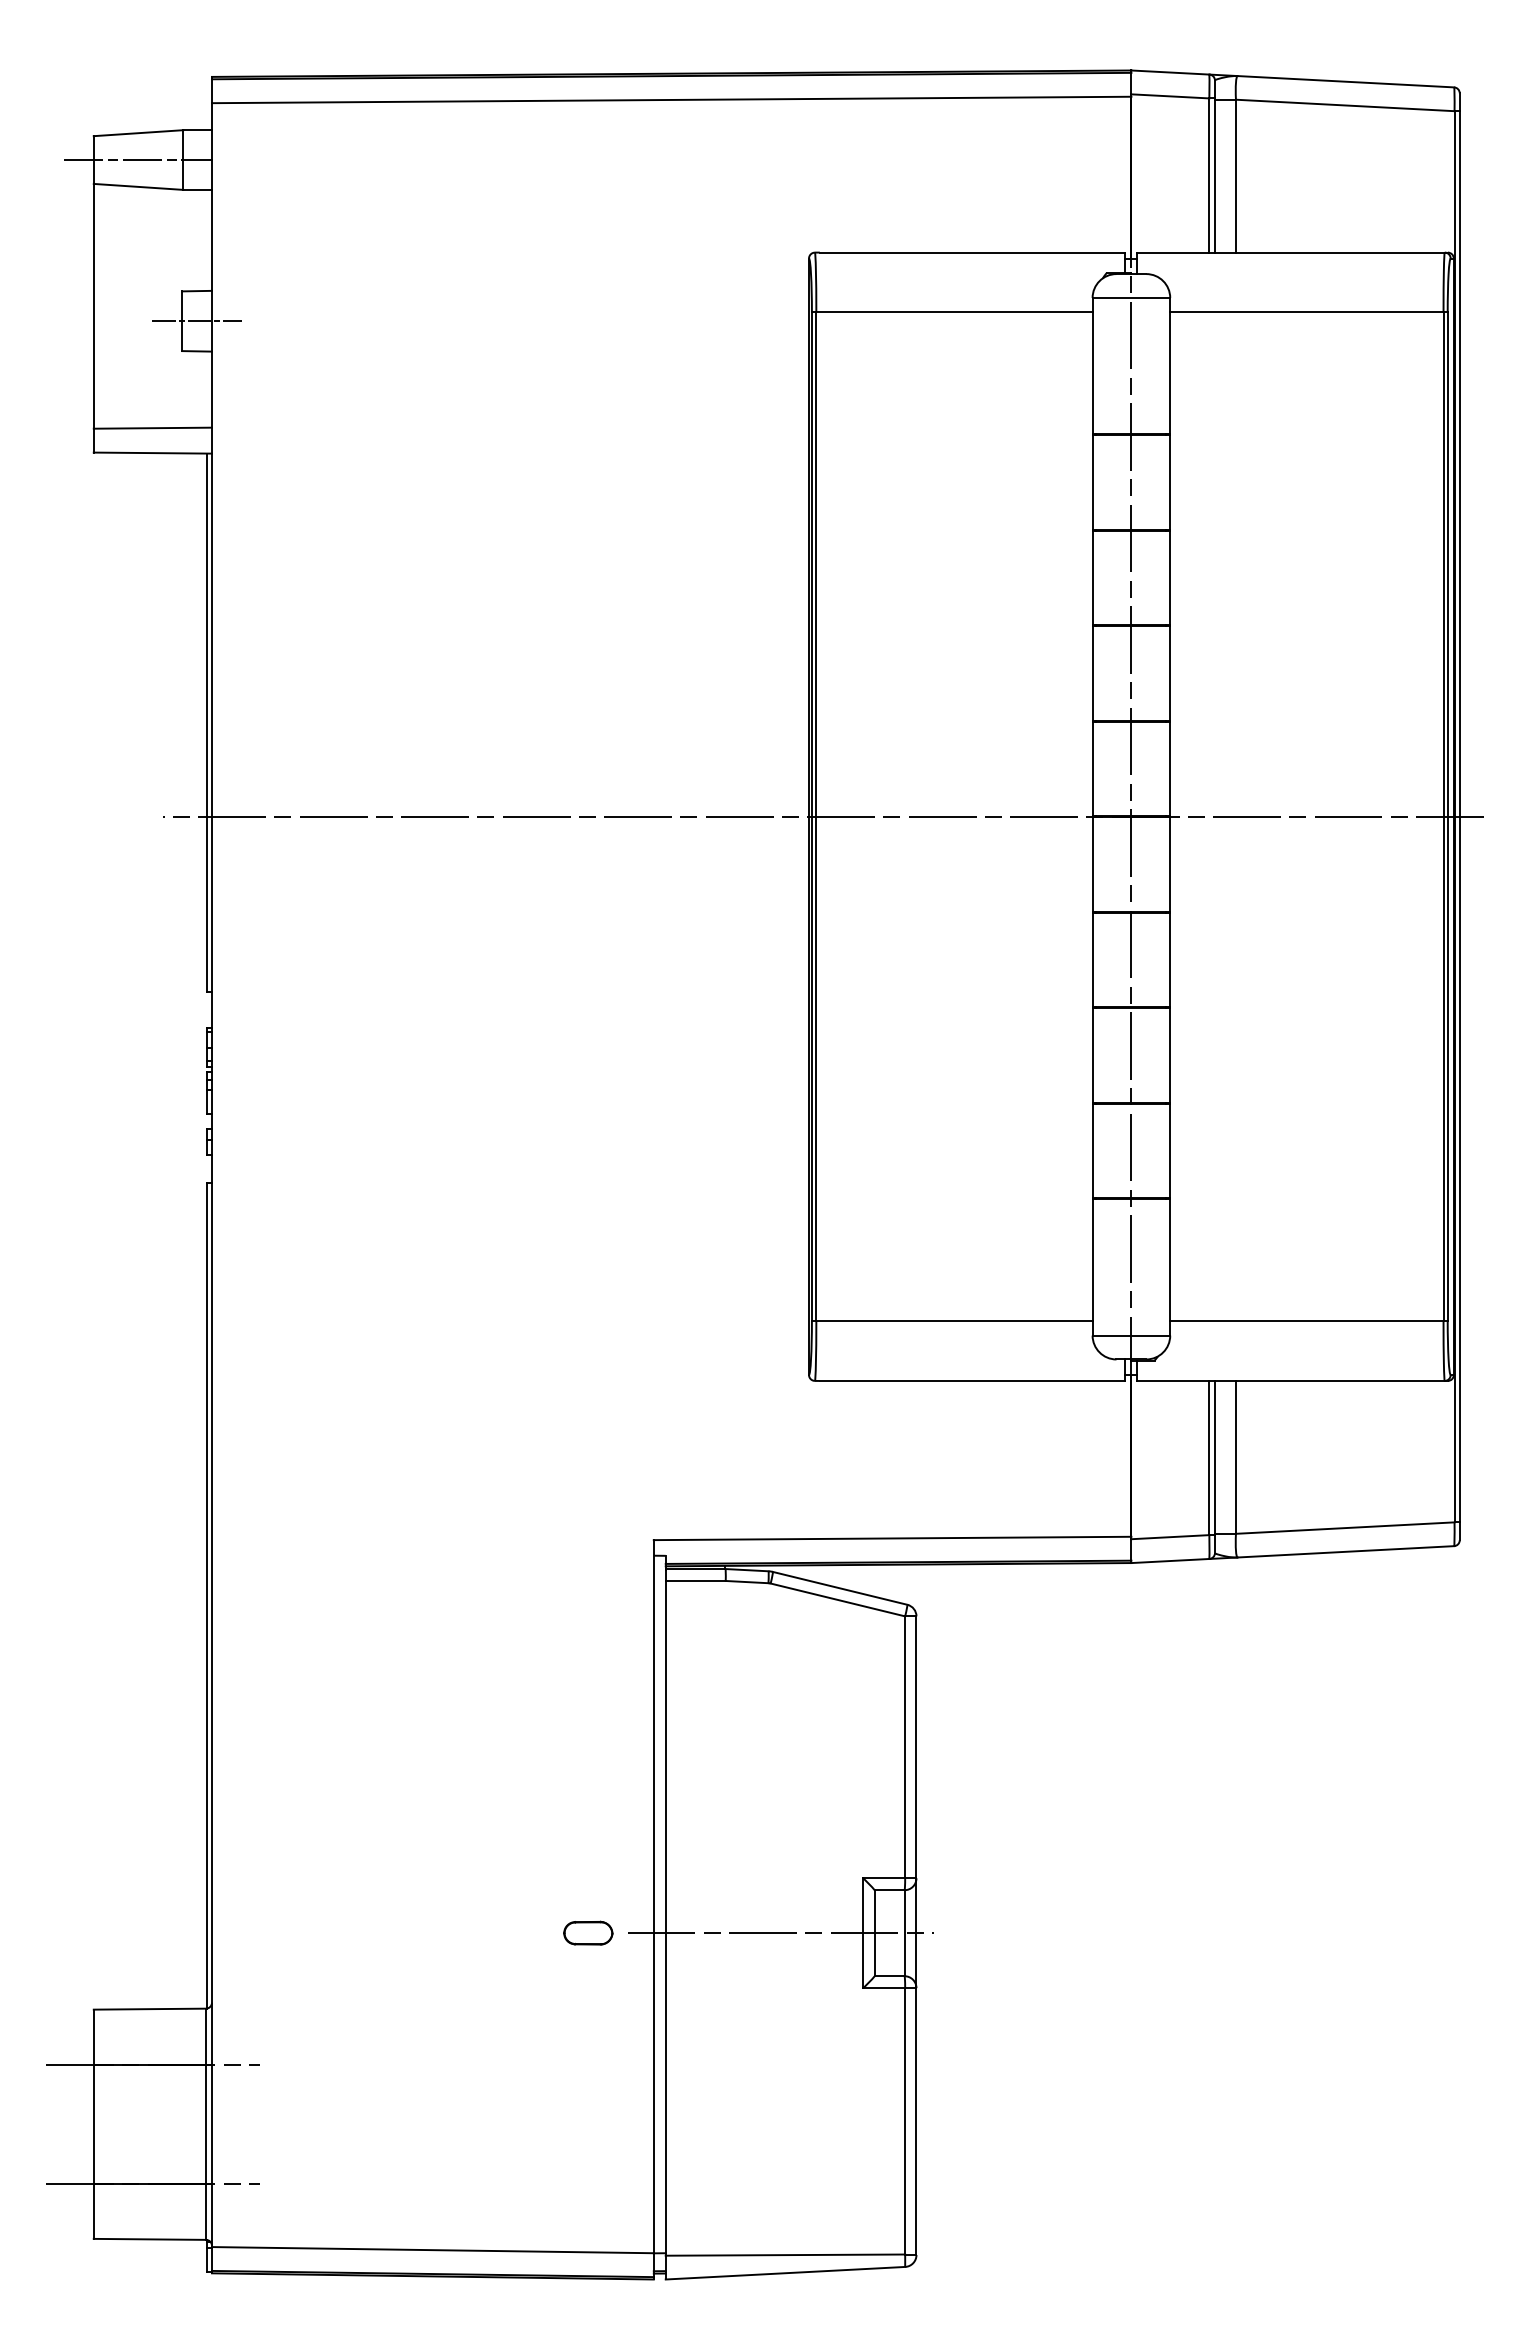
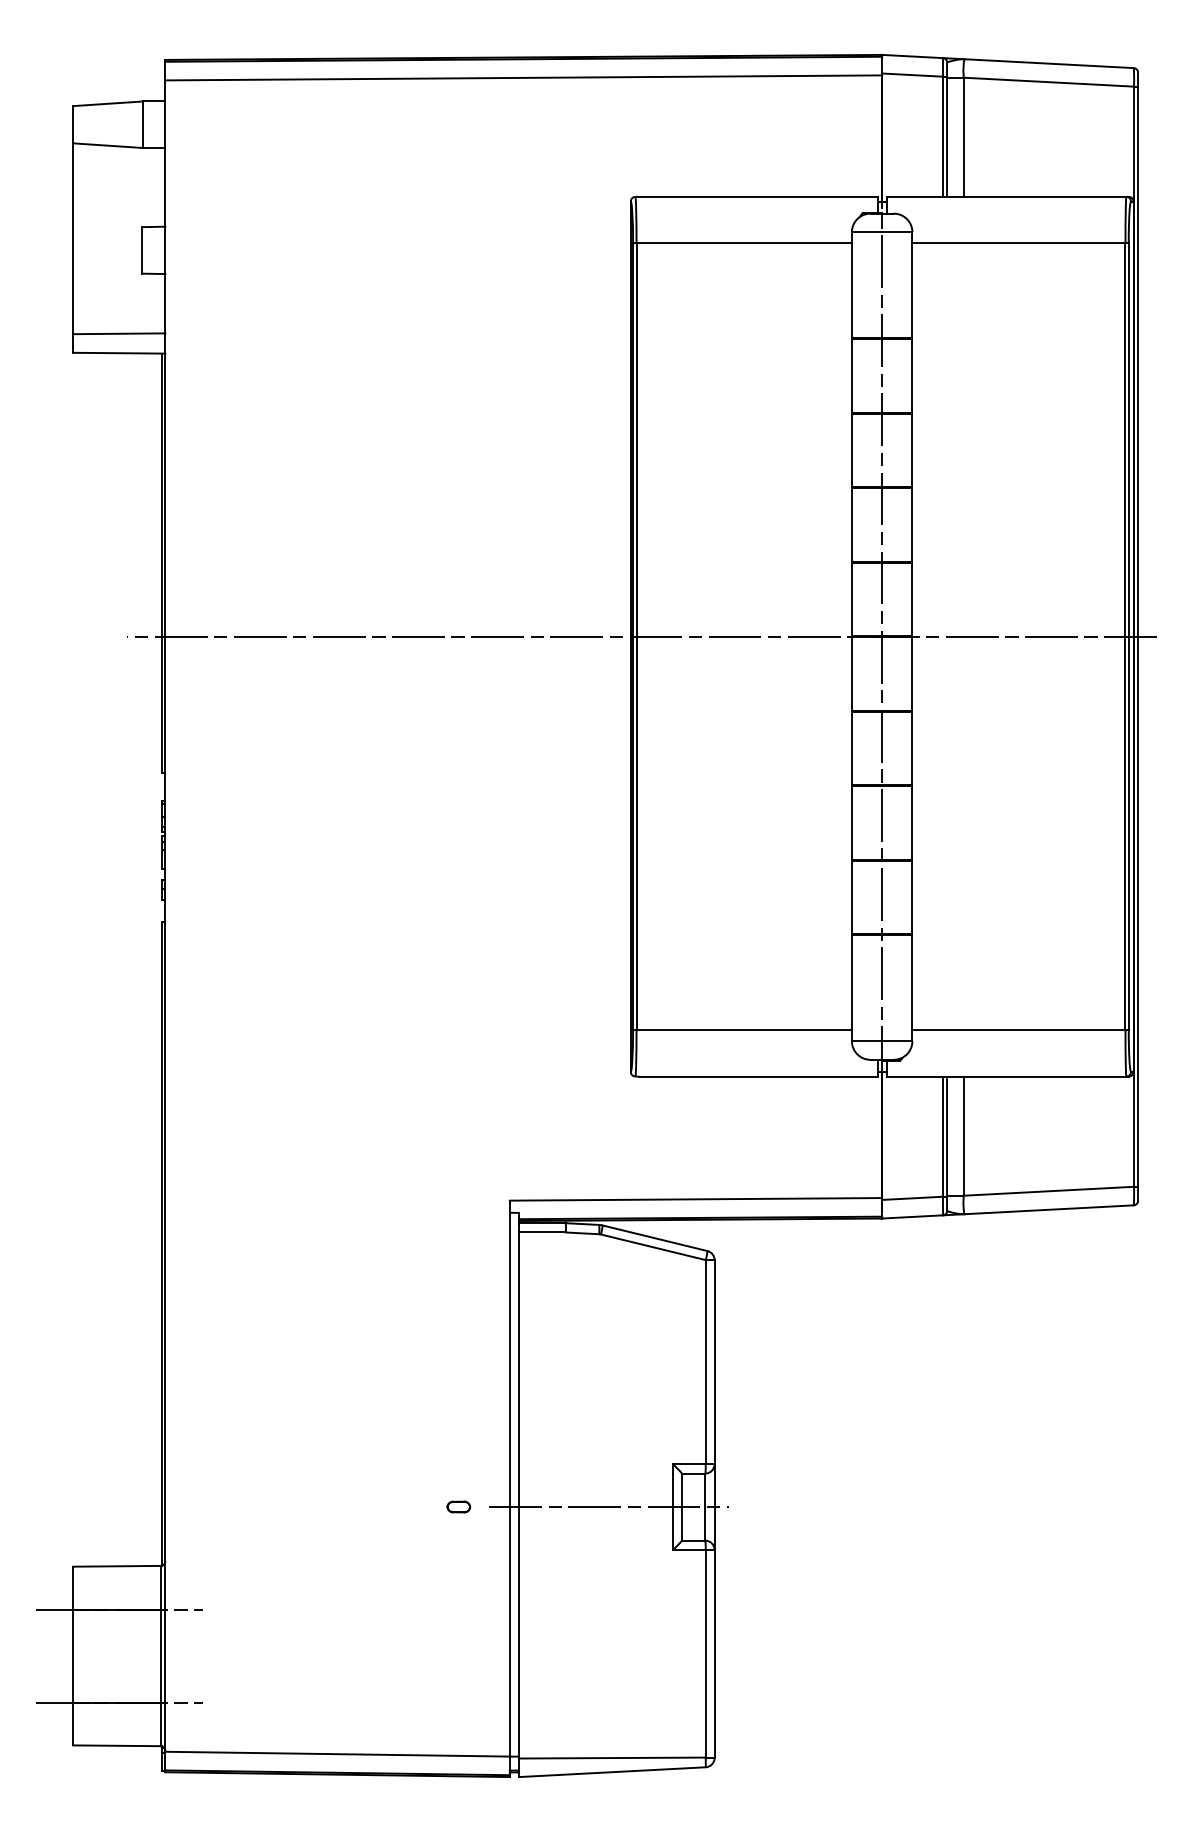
line: (138, 160) -> (108, 125), removed
line: (196, 321) -> (153, 250), removed
part: (588, 1932) -> (458, 1506), size x0.6

